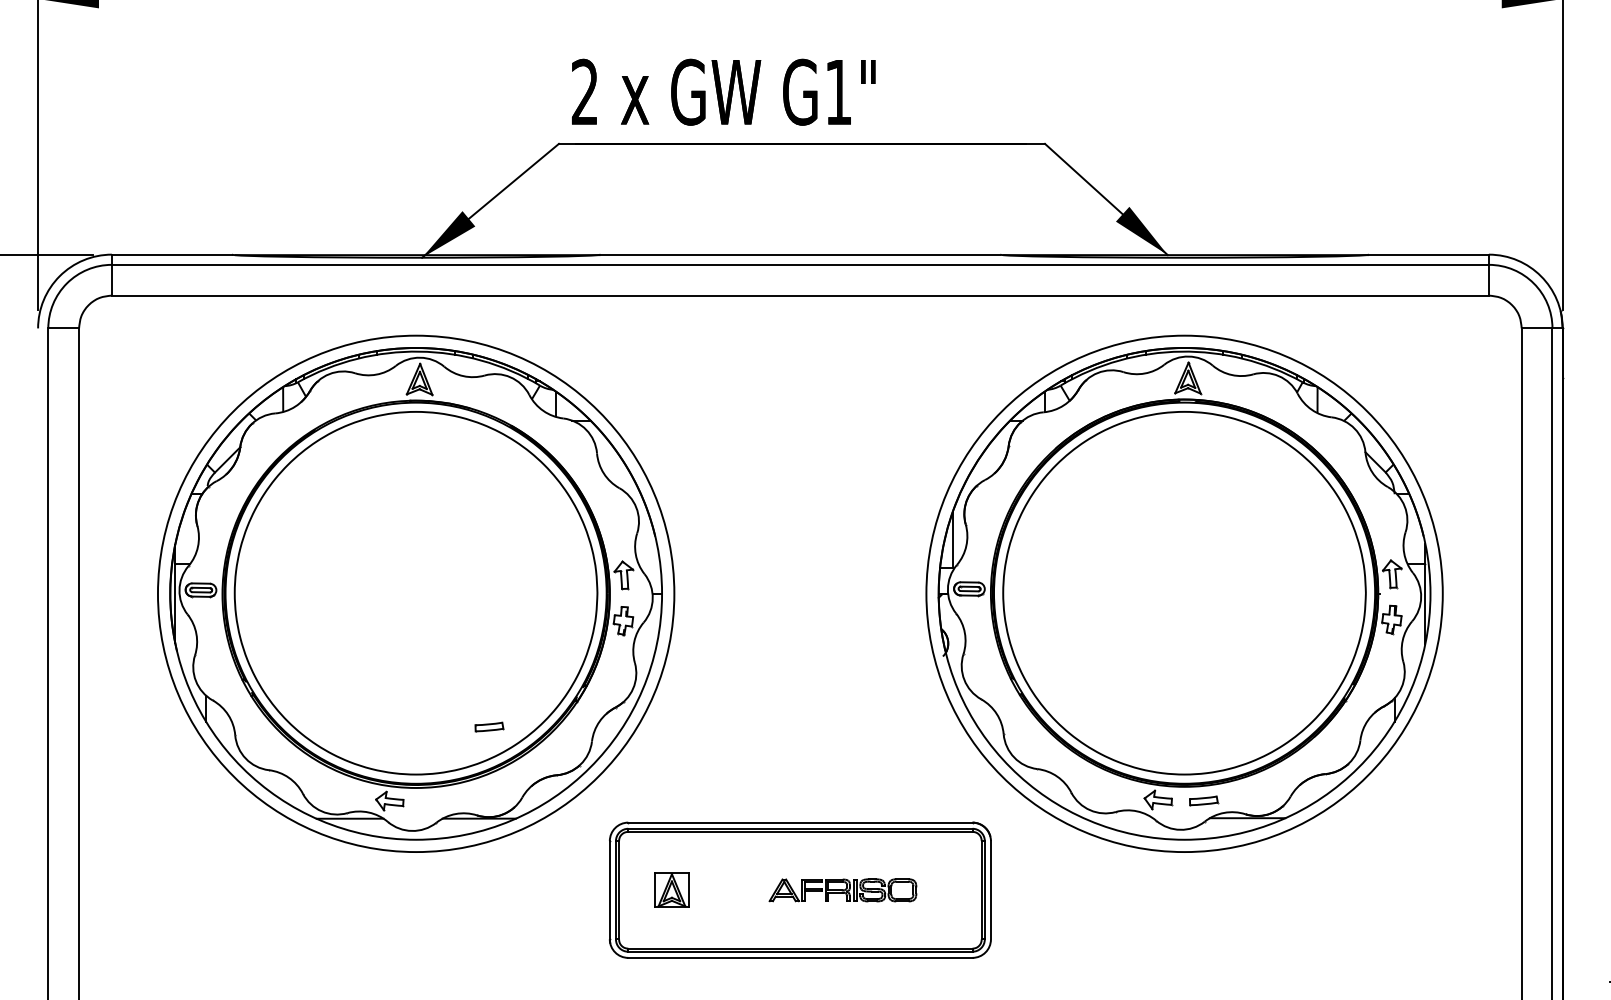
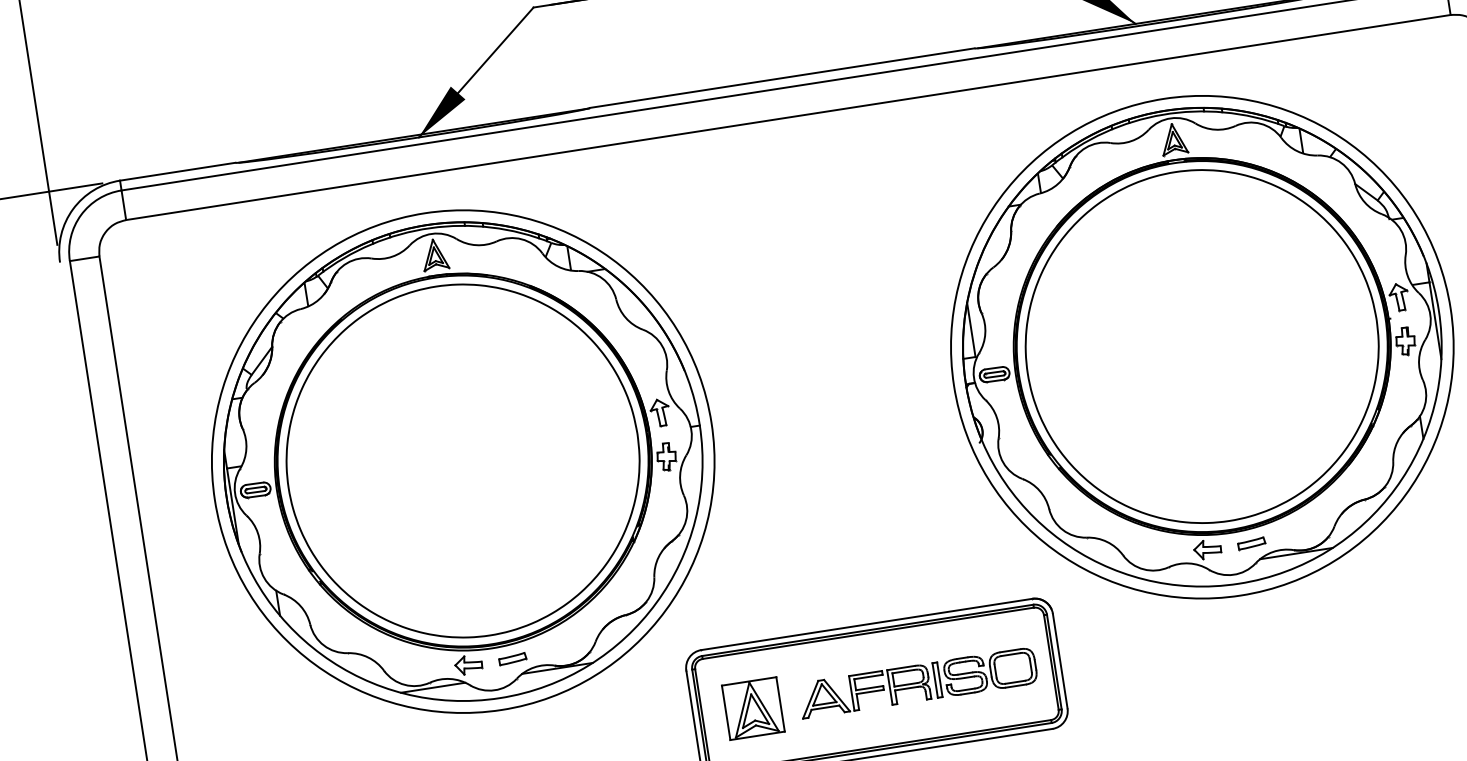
part: (489, 726) -> (512, 658), moved
part: (671, 890) -> (752, 708), size x1.67
part: (842, 890) -> (917, 683), size x1.67

